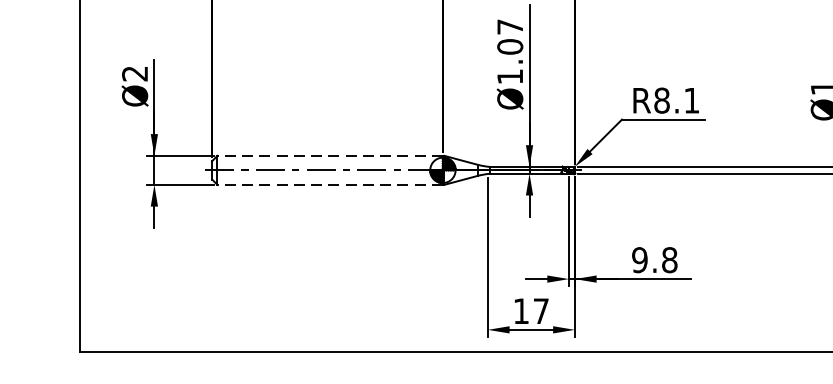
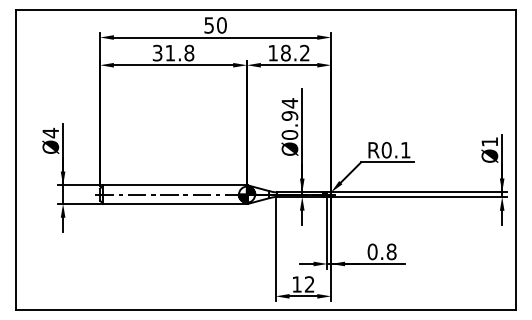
text: (509, 50) -> (289, 118), Ø1.07 -> Ø0.94
text: (134, 72) -> (50, 132), Ø2 -> Ø4
text: (661, 101) -> (386, 150), R8.1 -> R0.1
line: (330, 155) -> (175, 185), dashed -> solid
line: (330, 184) -> (175, 203), dashed -> solid
text: (639, 261) -> (372, 252), 9.8 -> 0.8
text: (540, 311) -> (309, 284), 17 -> 12

